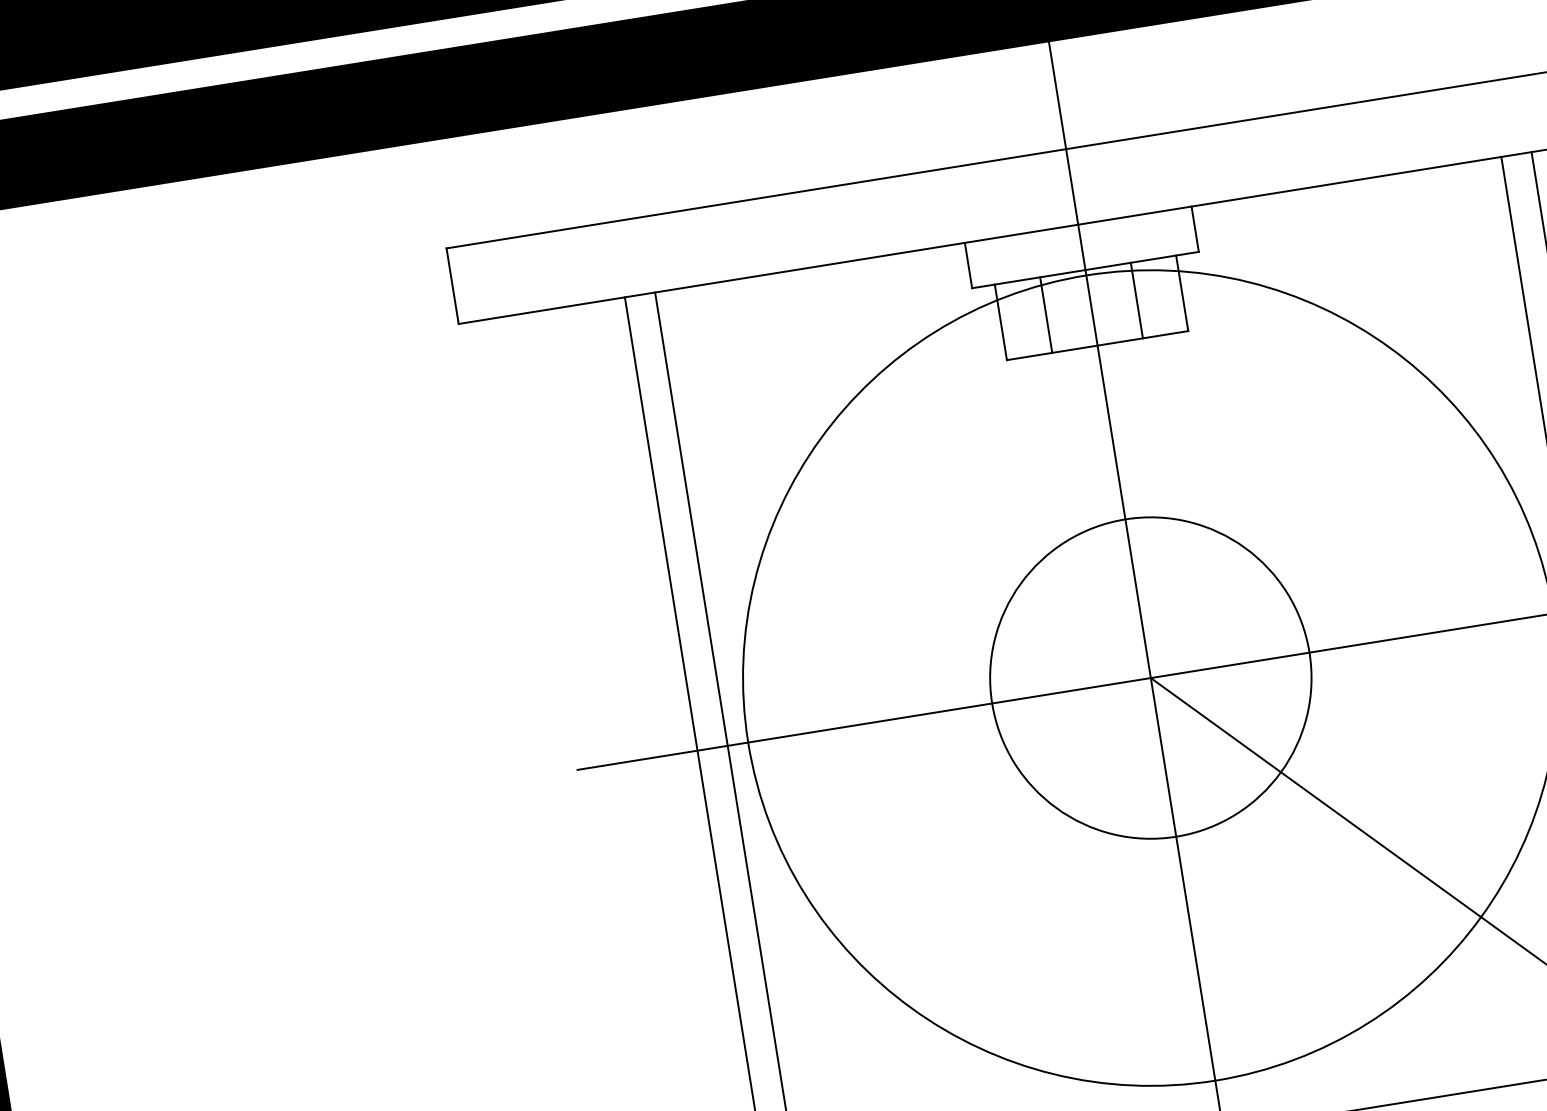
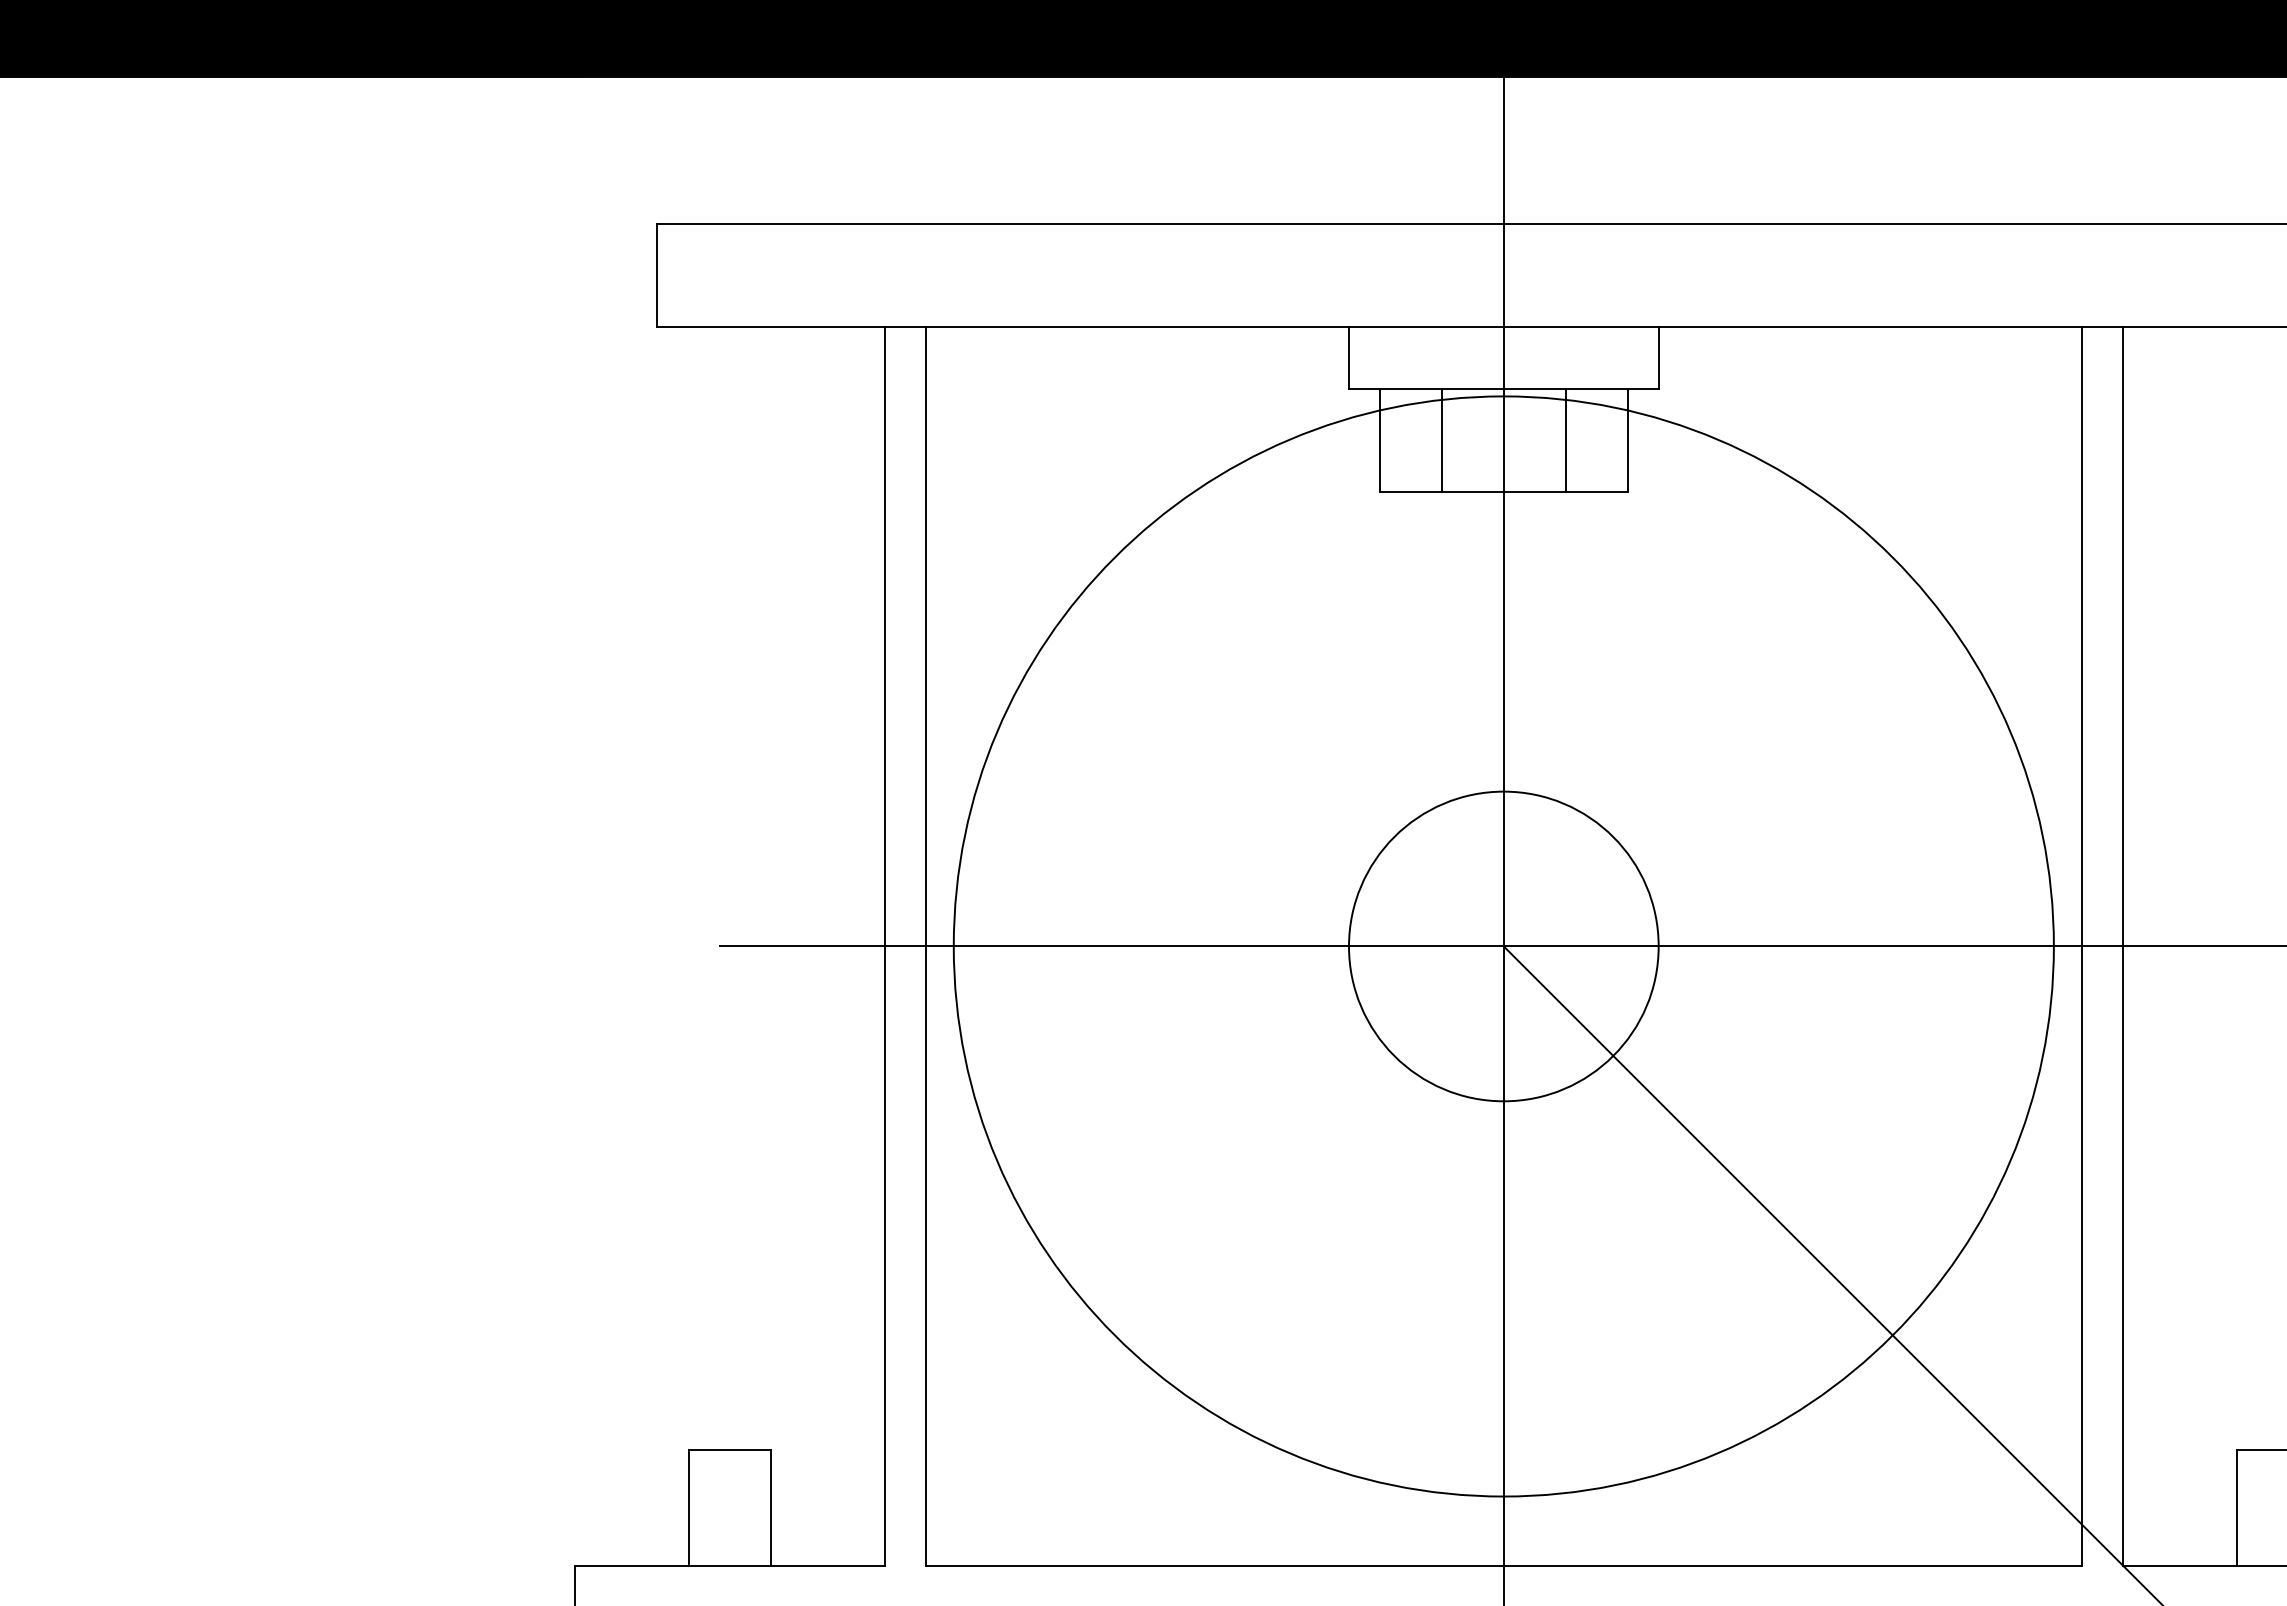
circle: (1150, 678) -> (1503, 946), size x0.71

